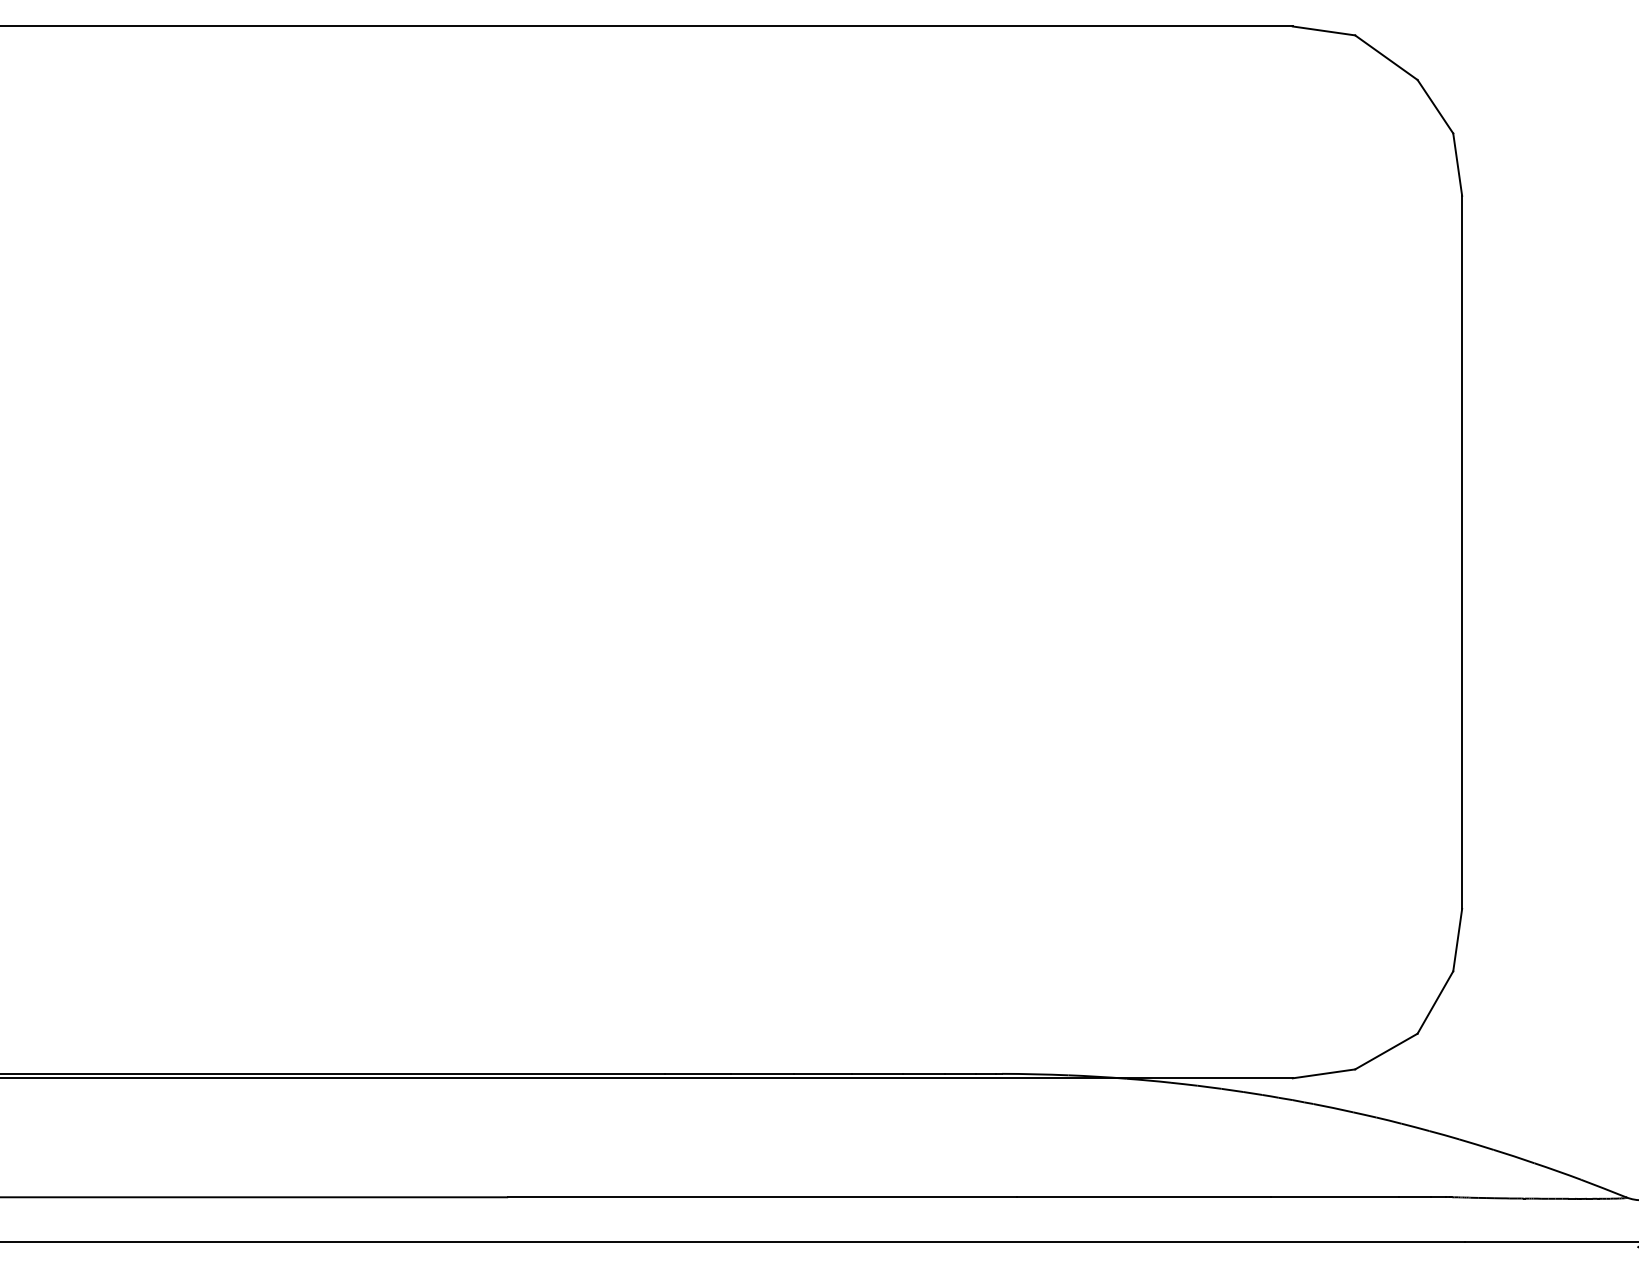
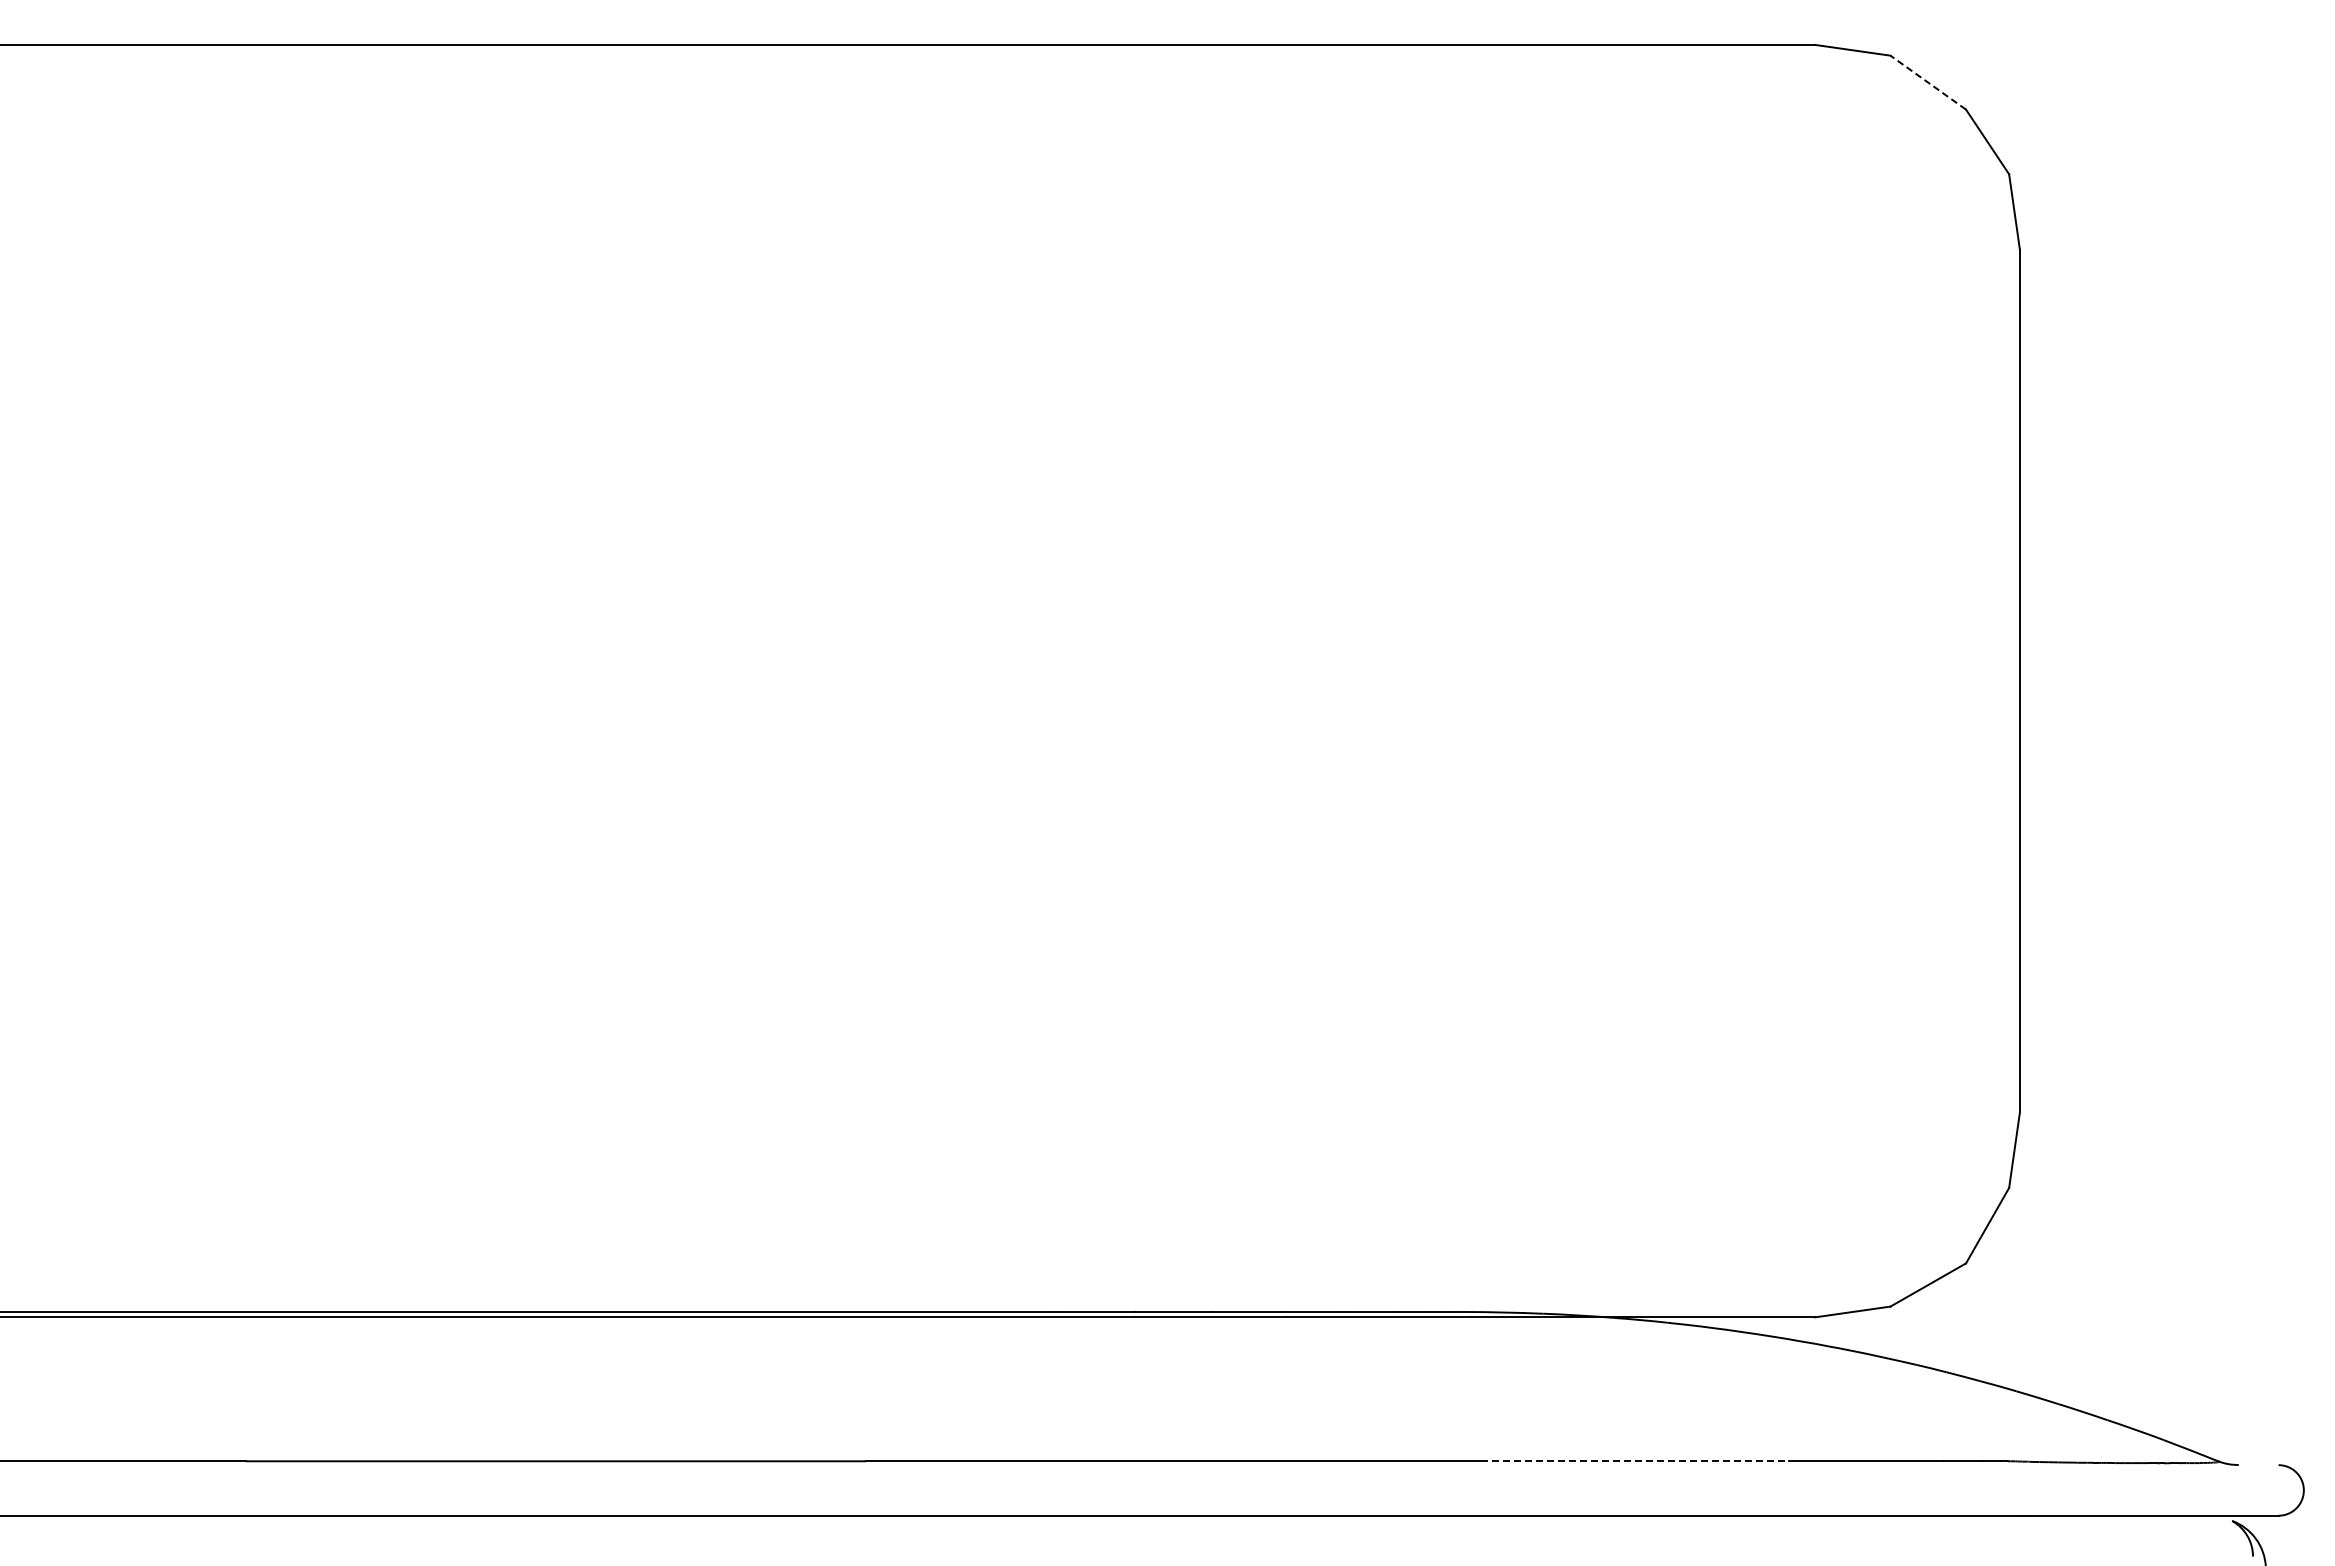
line: (1385, 57) -> (1927, 82), solid -> dashed
line: (1144, 1197) -> (1635, 1461), solid -> dashed

